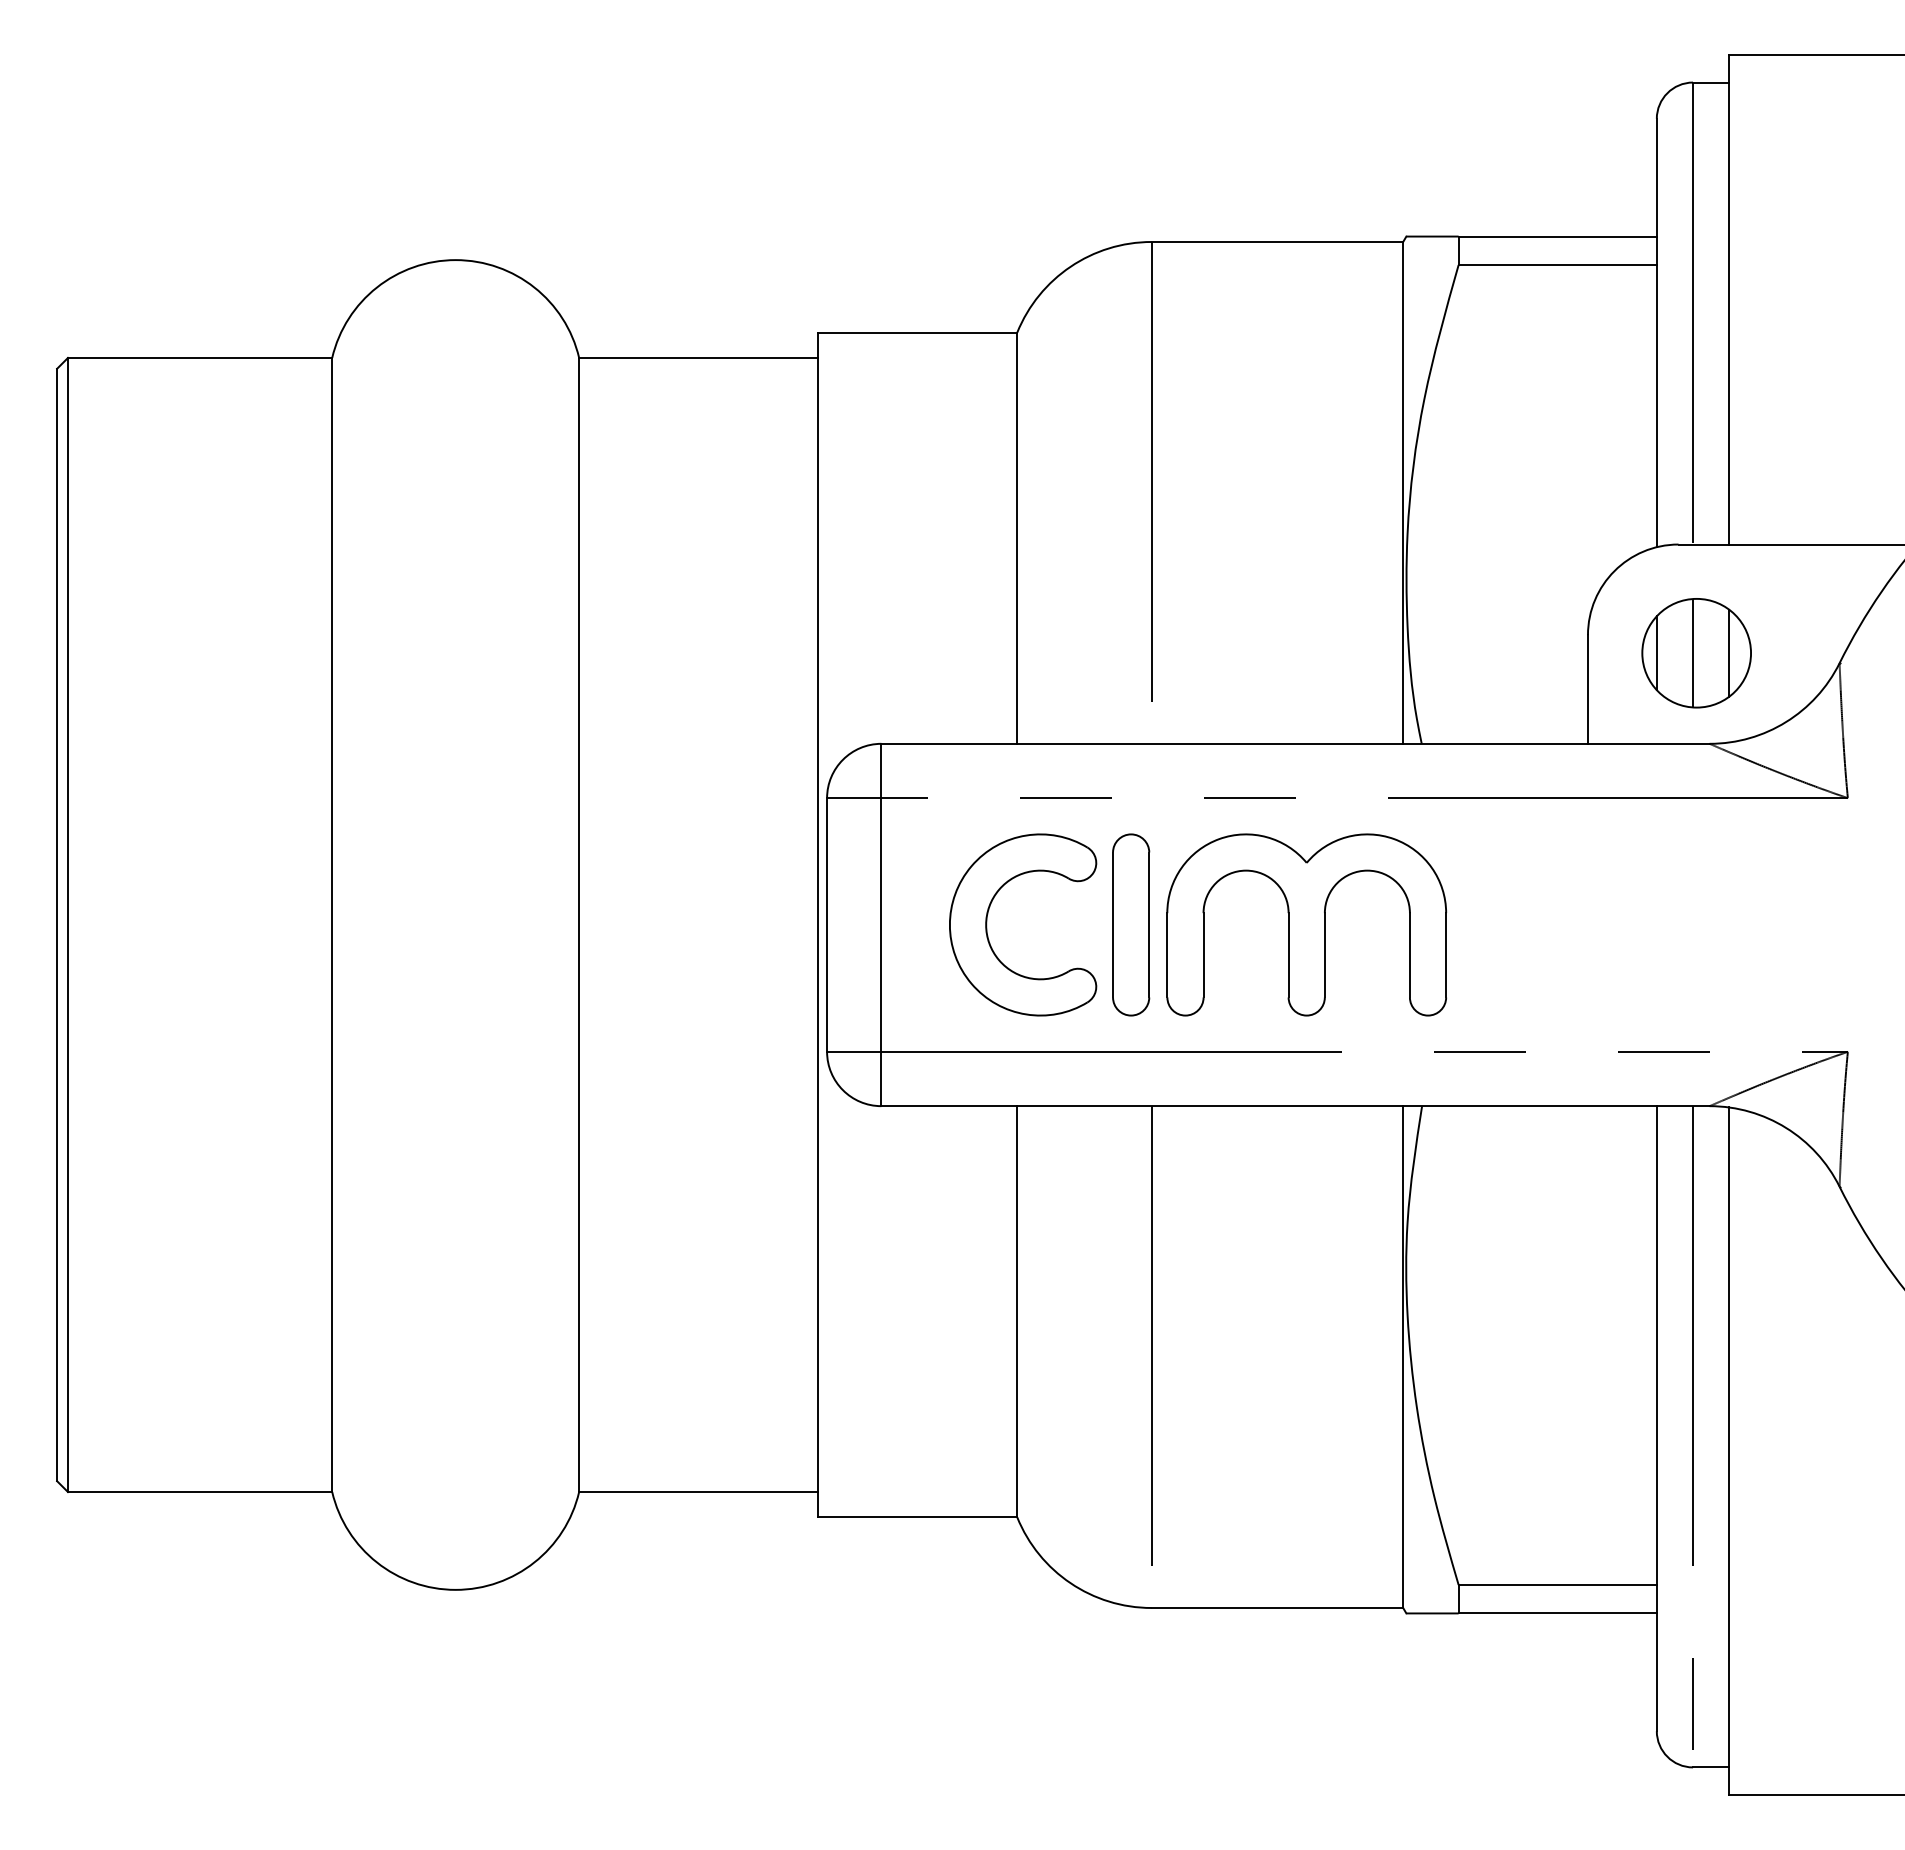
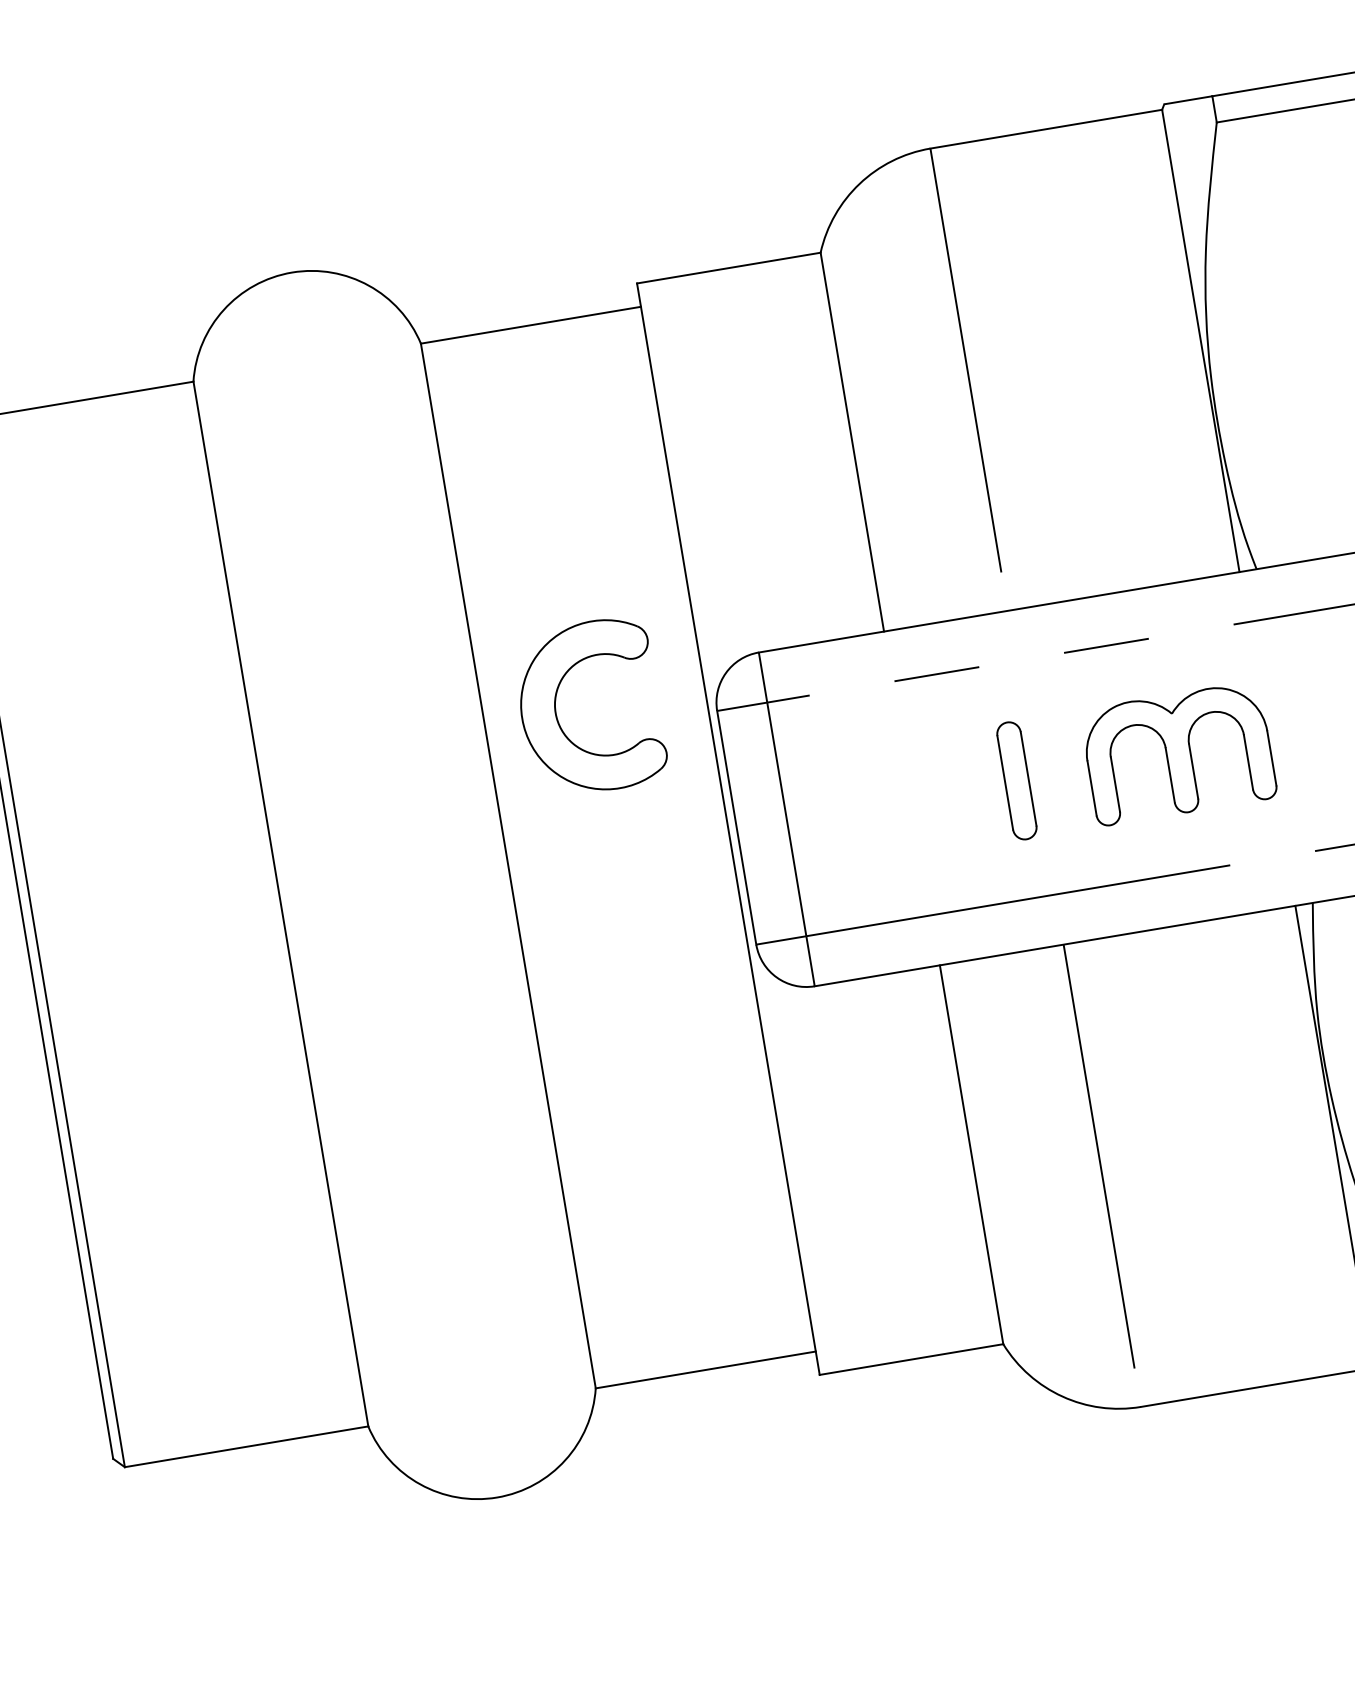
part: (987, 924) -> (556, 712), moved
part: (1131, 924) -> (1017, 780), size x0.7
part: (1306, 924) -> (1178, 753), size x0.7

